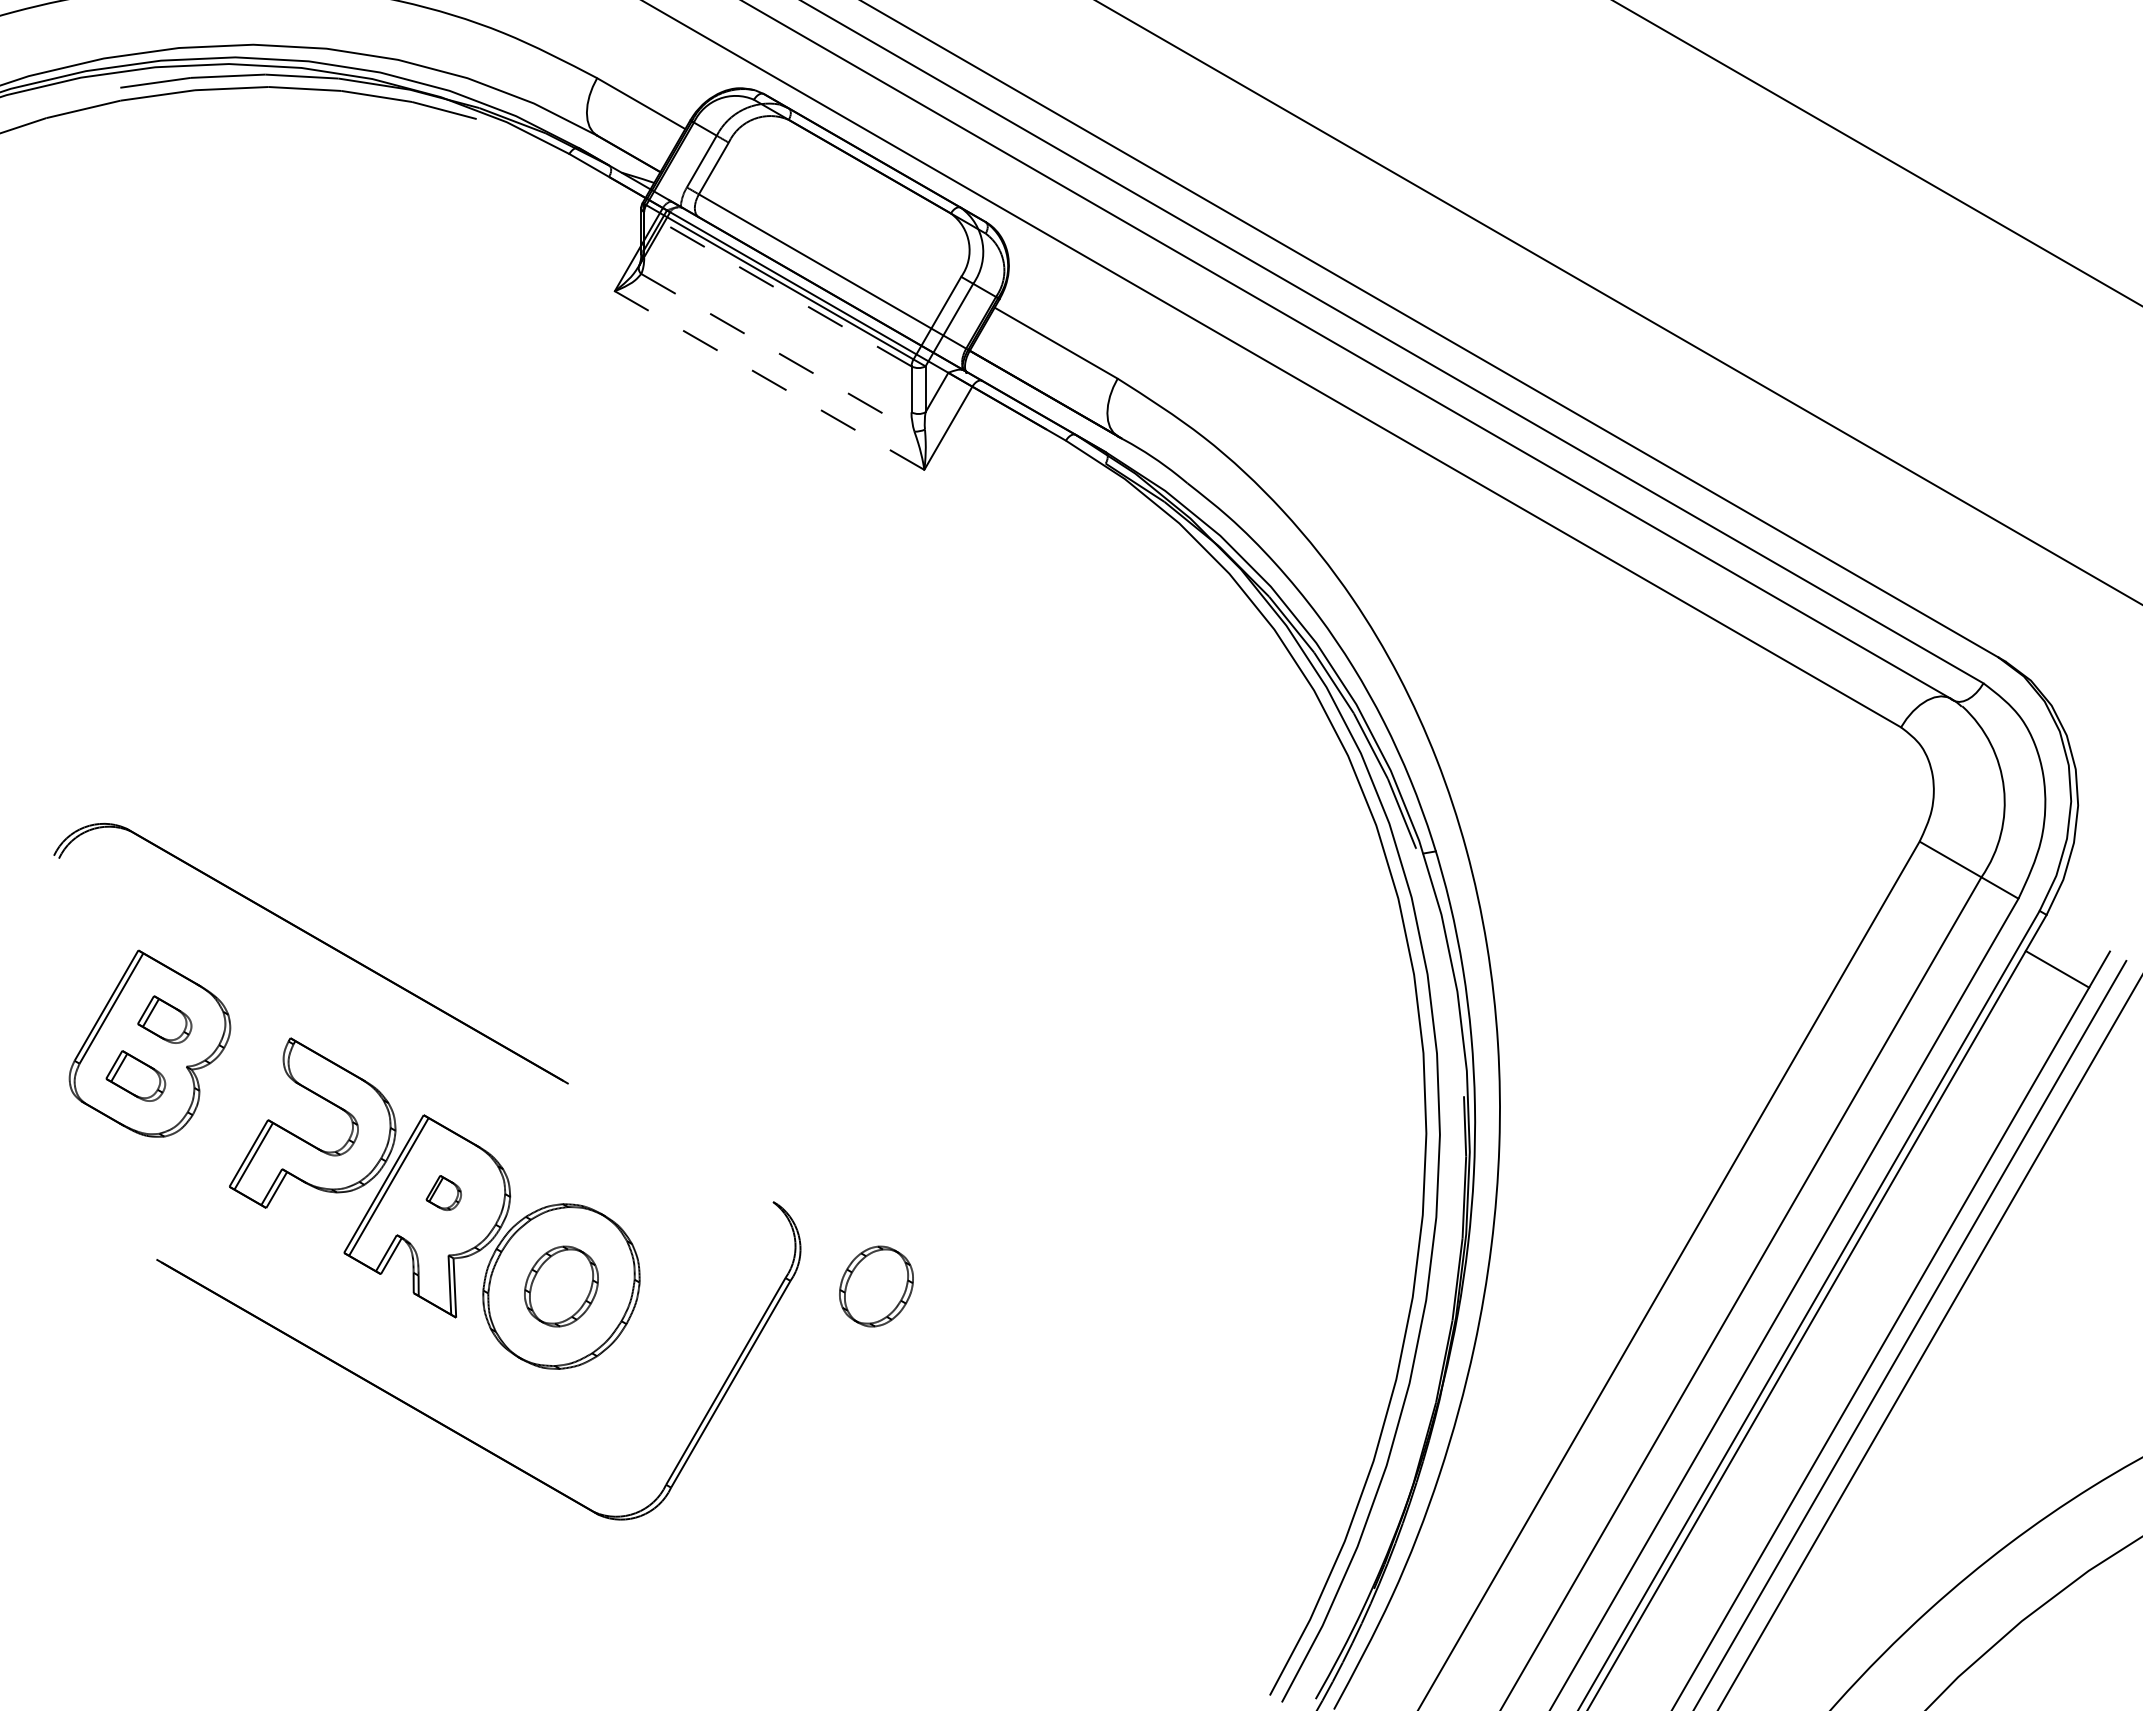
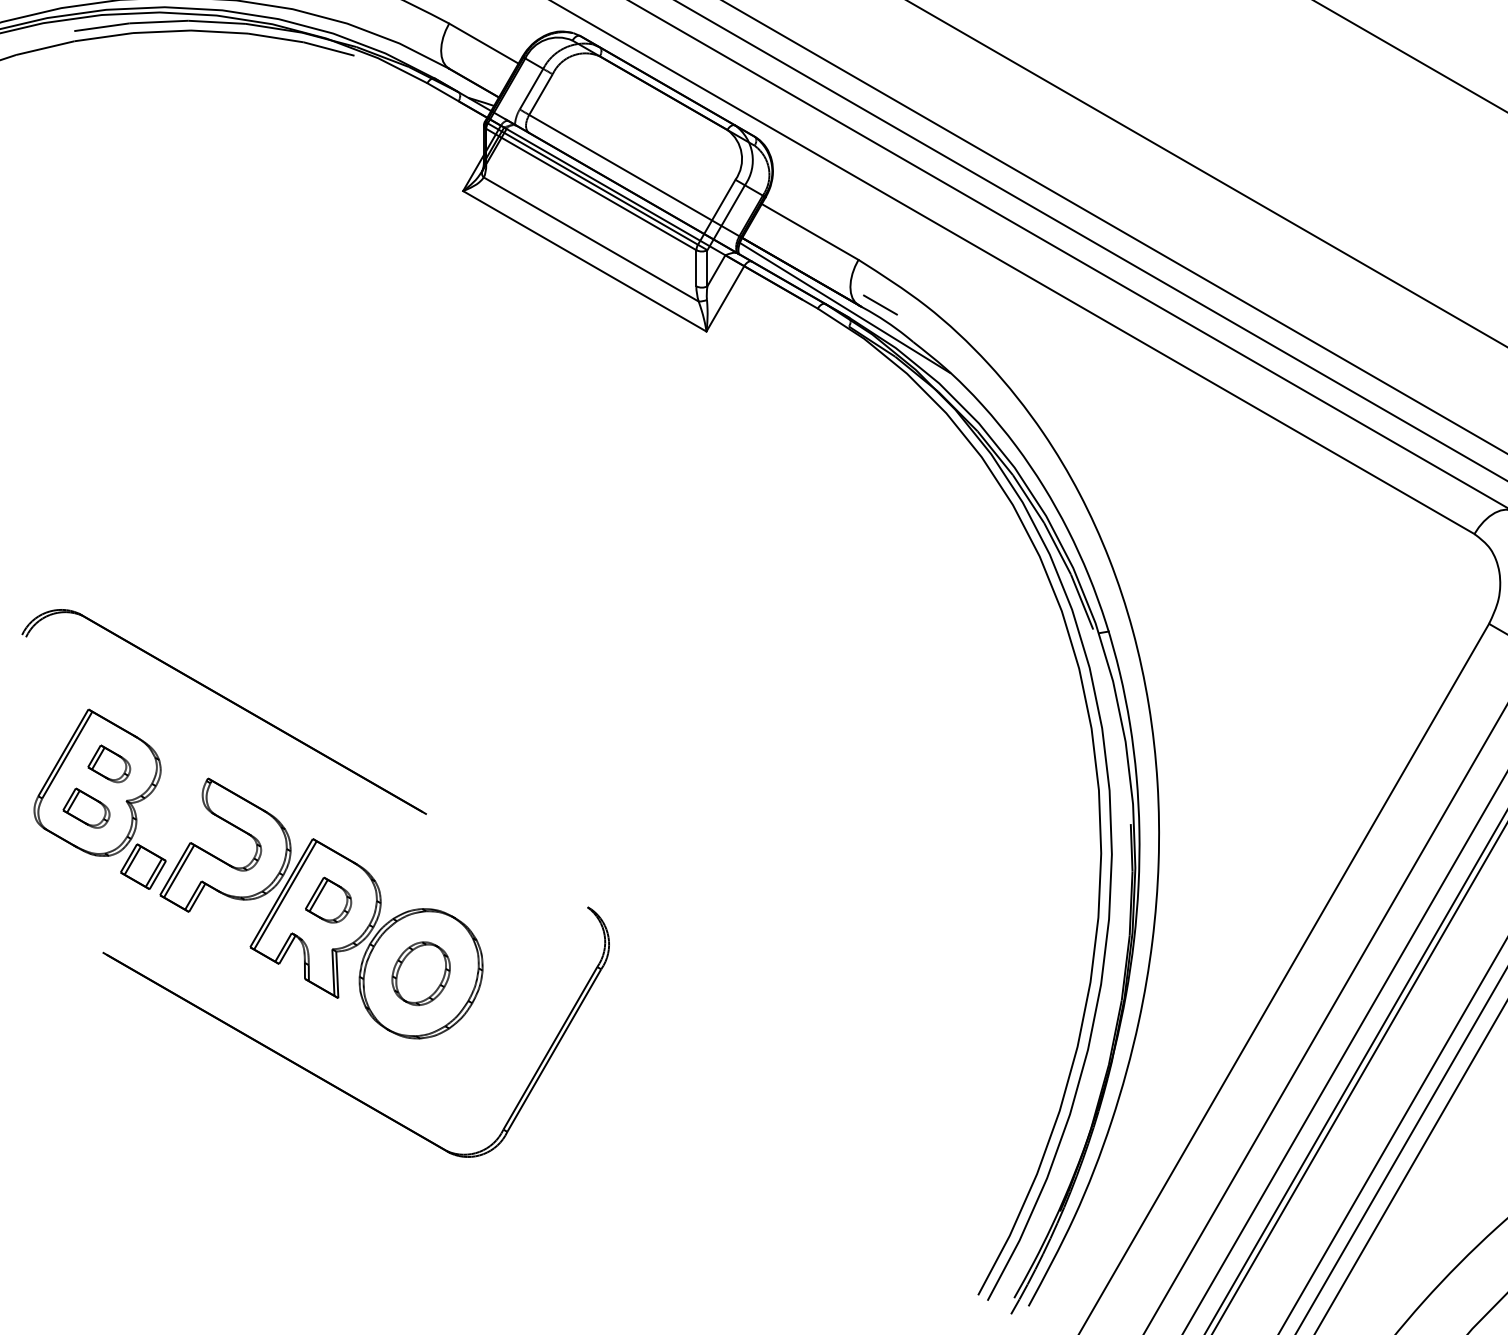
line: (777, 288) -> (591, 188), dashed -> solid
line: (777, 352) -> (591, 239), dashed -> solid
line: (769, 380) -> (584, 261), dashed -> solid
line: (1145, 436) -> (880, 305), added
line: (1100, 439) -> (844, 307), added
part: (207, 1150) -> (142, 866), added
part: (443, 1192) -> (328, 899), size x1.67
part: (876, 1286) -> (668, 973), removed

